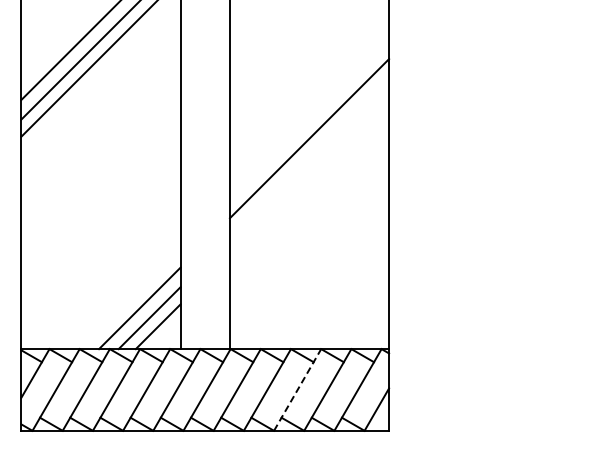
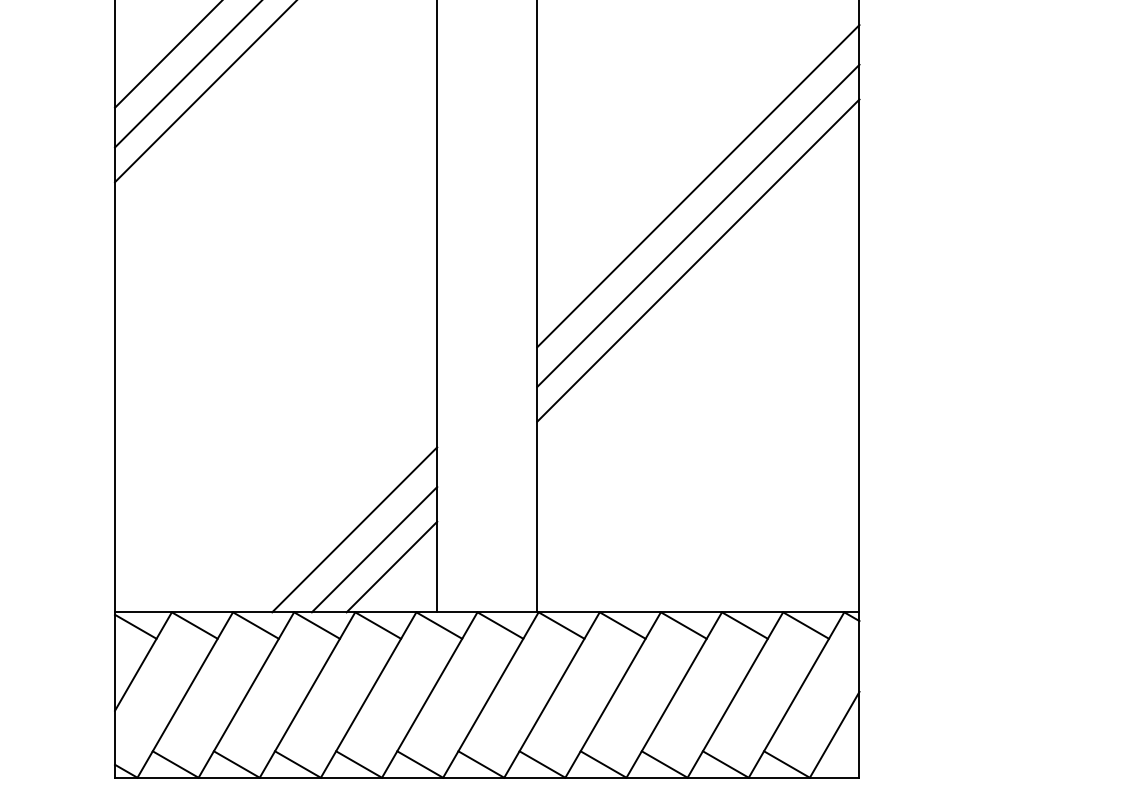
line: (309, 157) -> (698, 224), added
line: (309, 174) -> (698, 258), added
line: (297, 389) -> (674, 694), dashed -> solid

